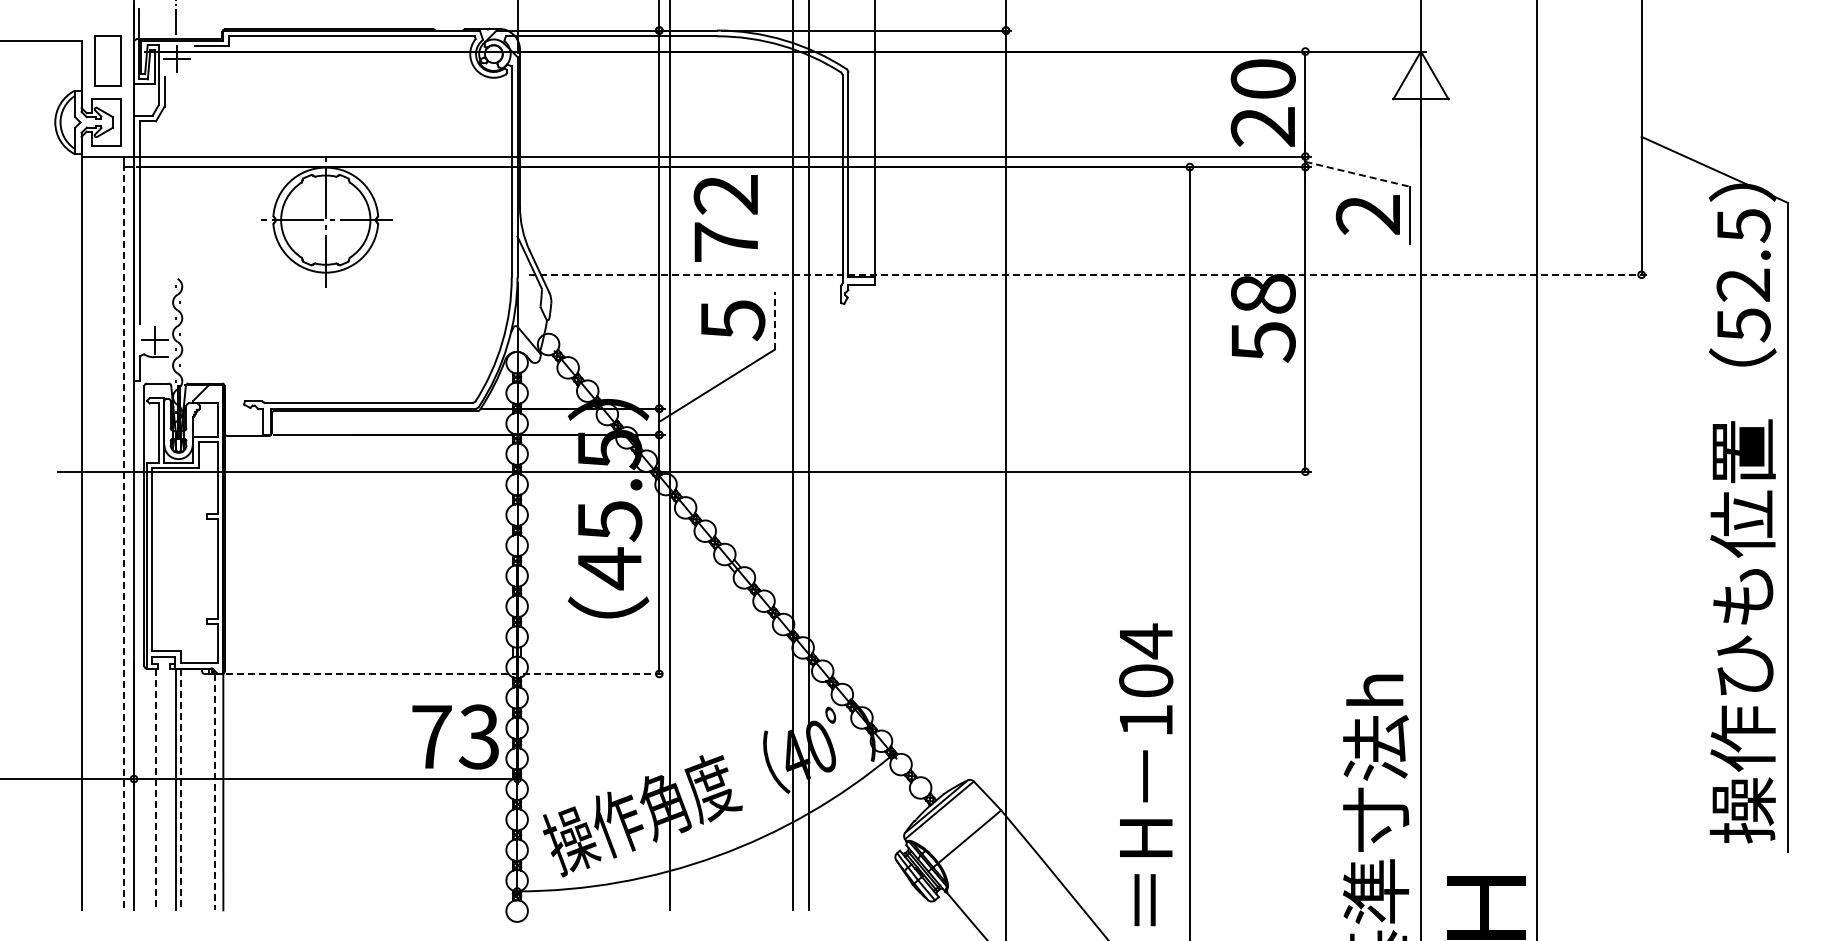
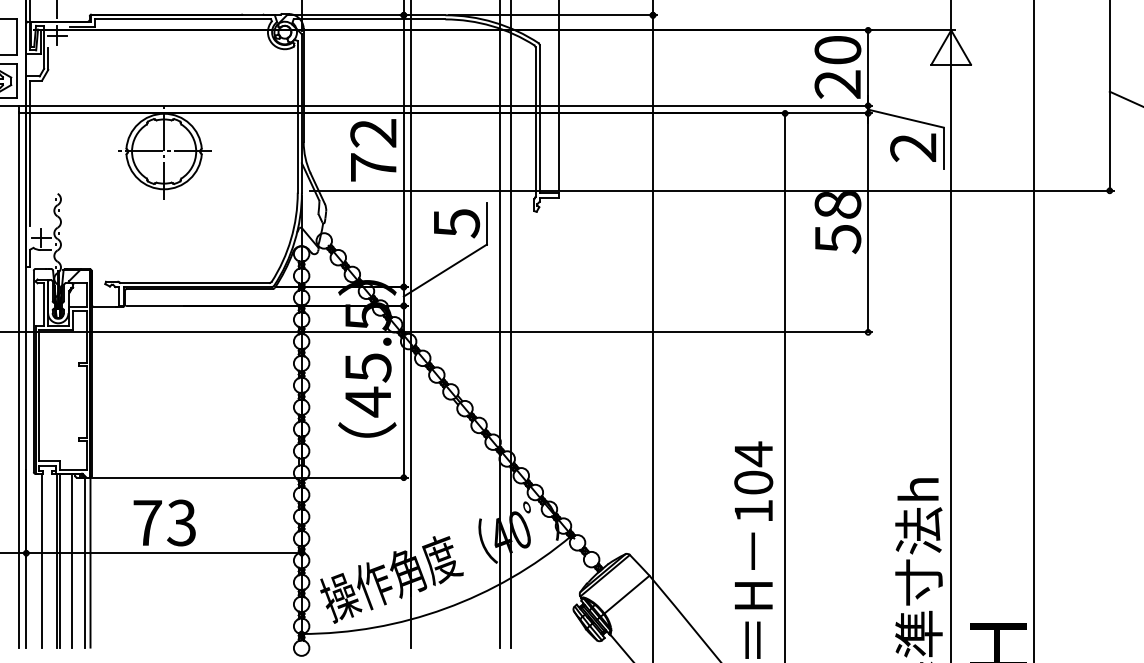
line: (1357, 174) -> (905, 118), dashed -> solid
text: (725, 218) -> (373, 150), moved
line: (1088, 274) -> (712, 190), dashed -> solid
line: (774, 320) -> (486, 223), dashed -> solid
line: (123, 537) -> (18, 379), dashed -> solid
line: (445, 673) -> (250, 477), dashed -> solid
text: (455, 736) -> (164, 522), moved
line: (155, 789) -> (41, 560), dashed -> solid
line: (181, 789) -> (60, 560), dashed -> solid
line: (198, 789) -> (72, 560), added
line: (215, 792) -> (84, 562), dashed -> solid

